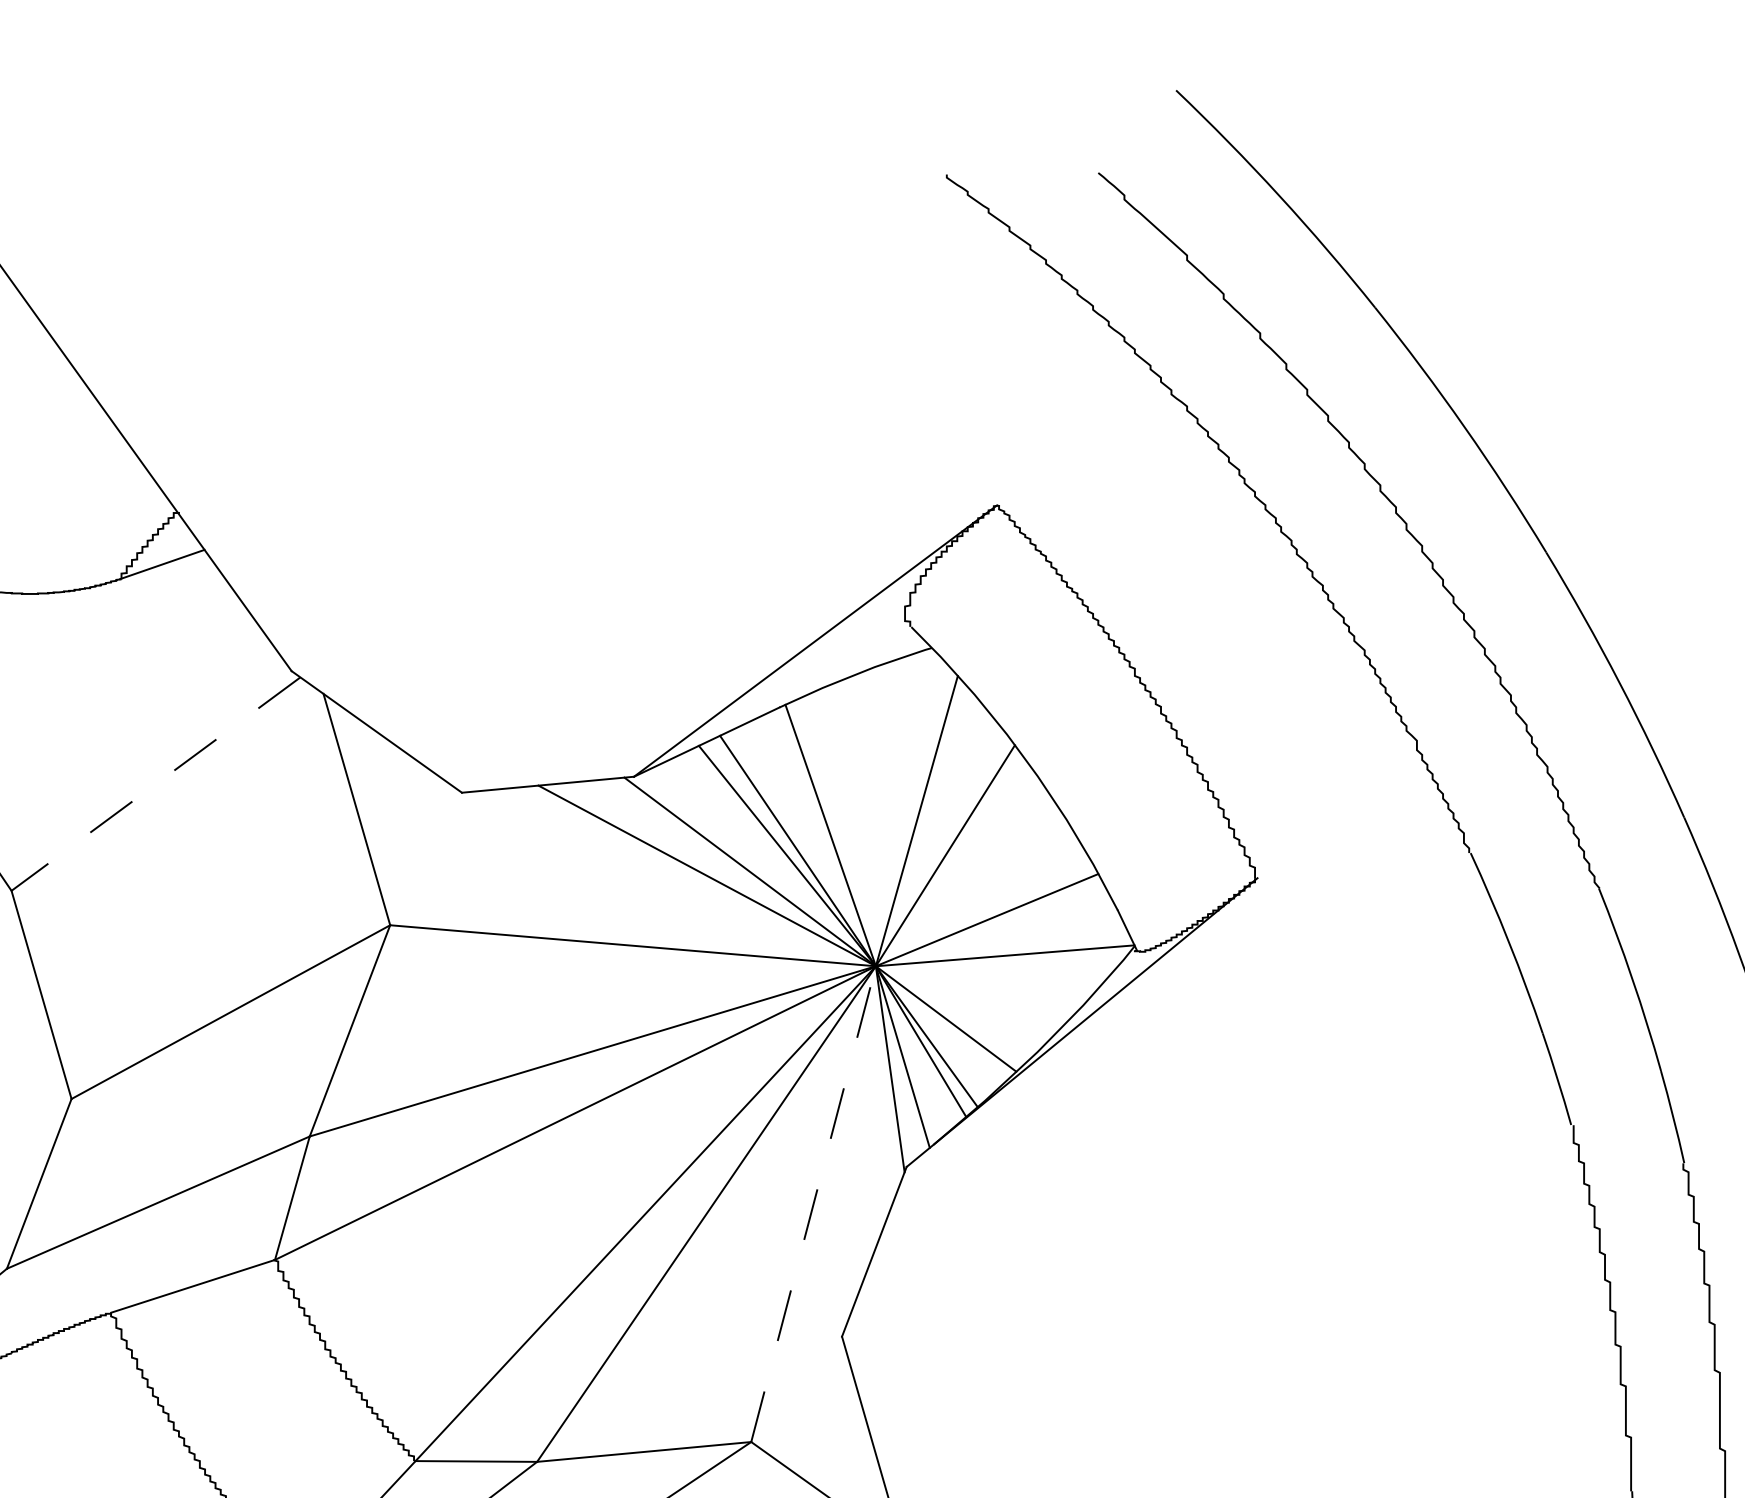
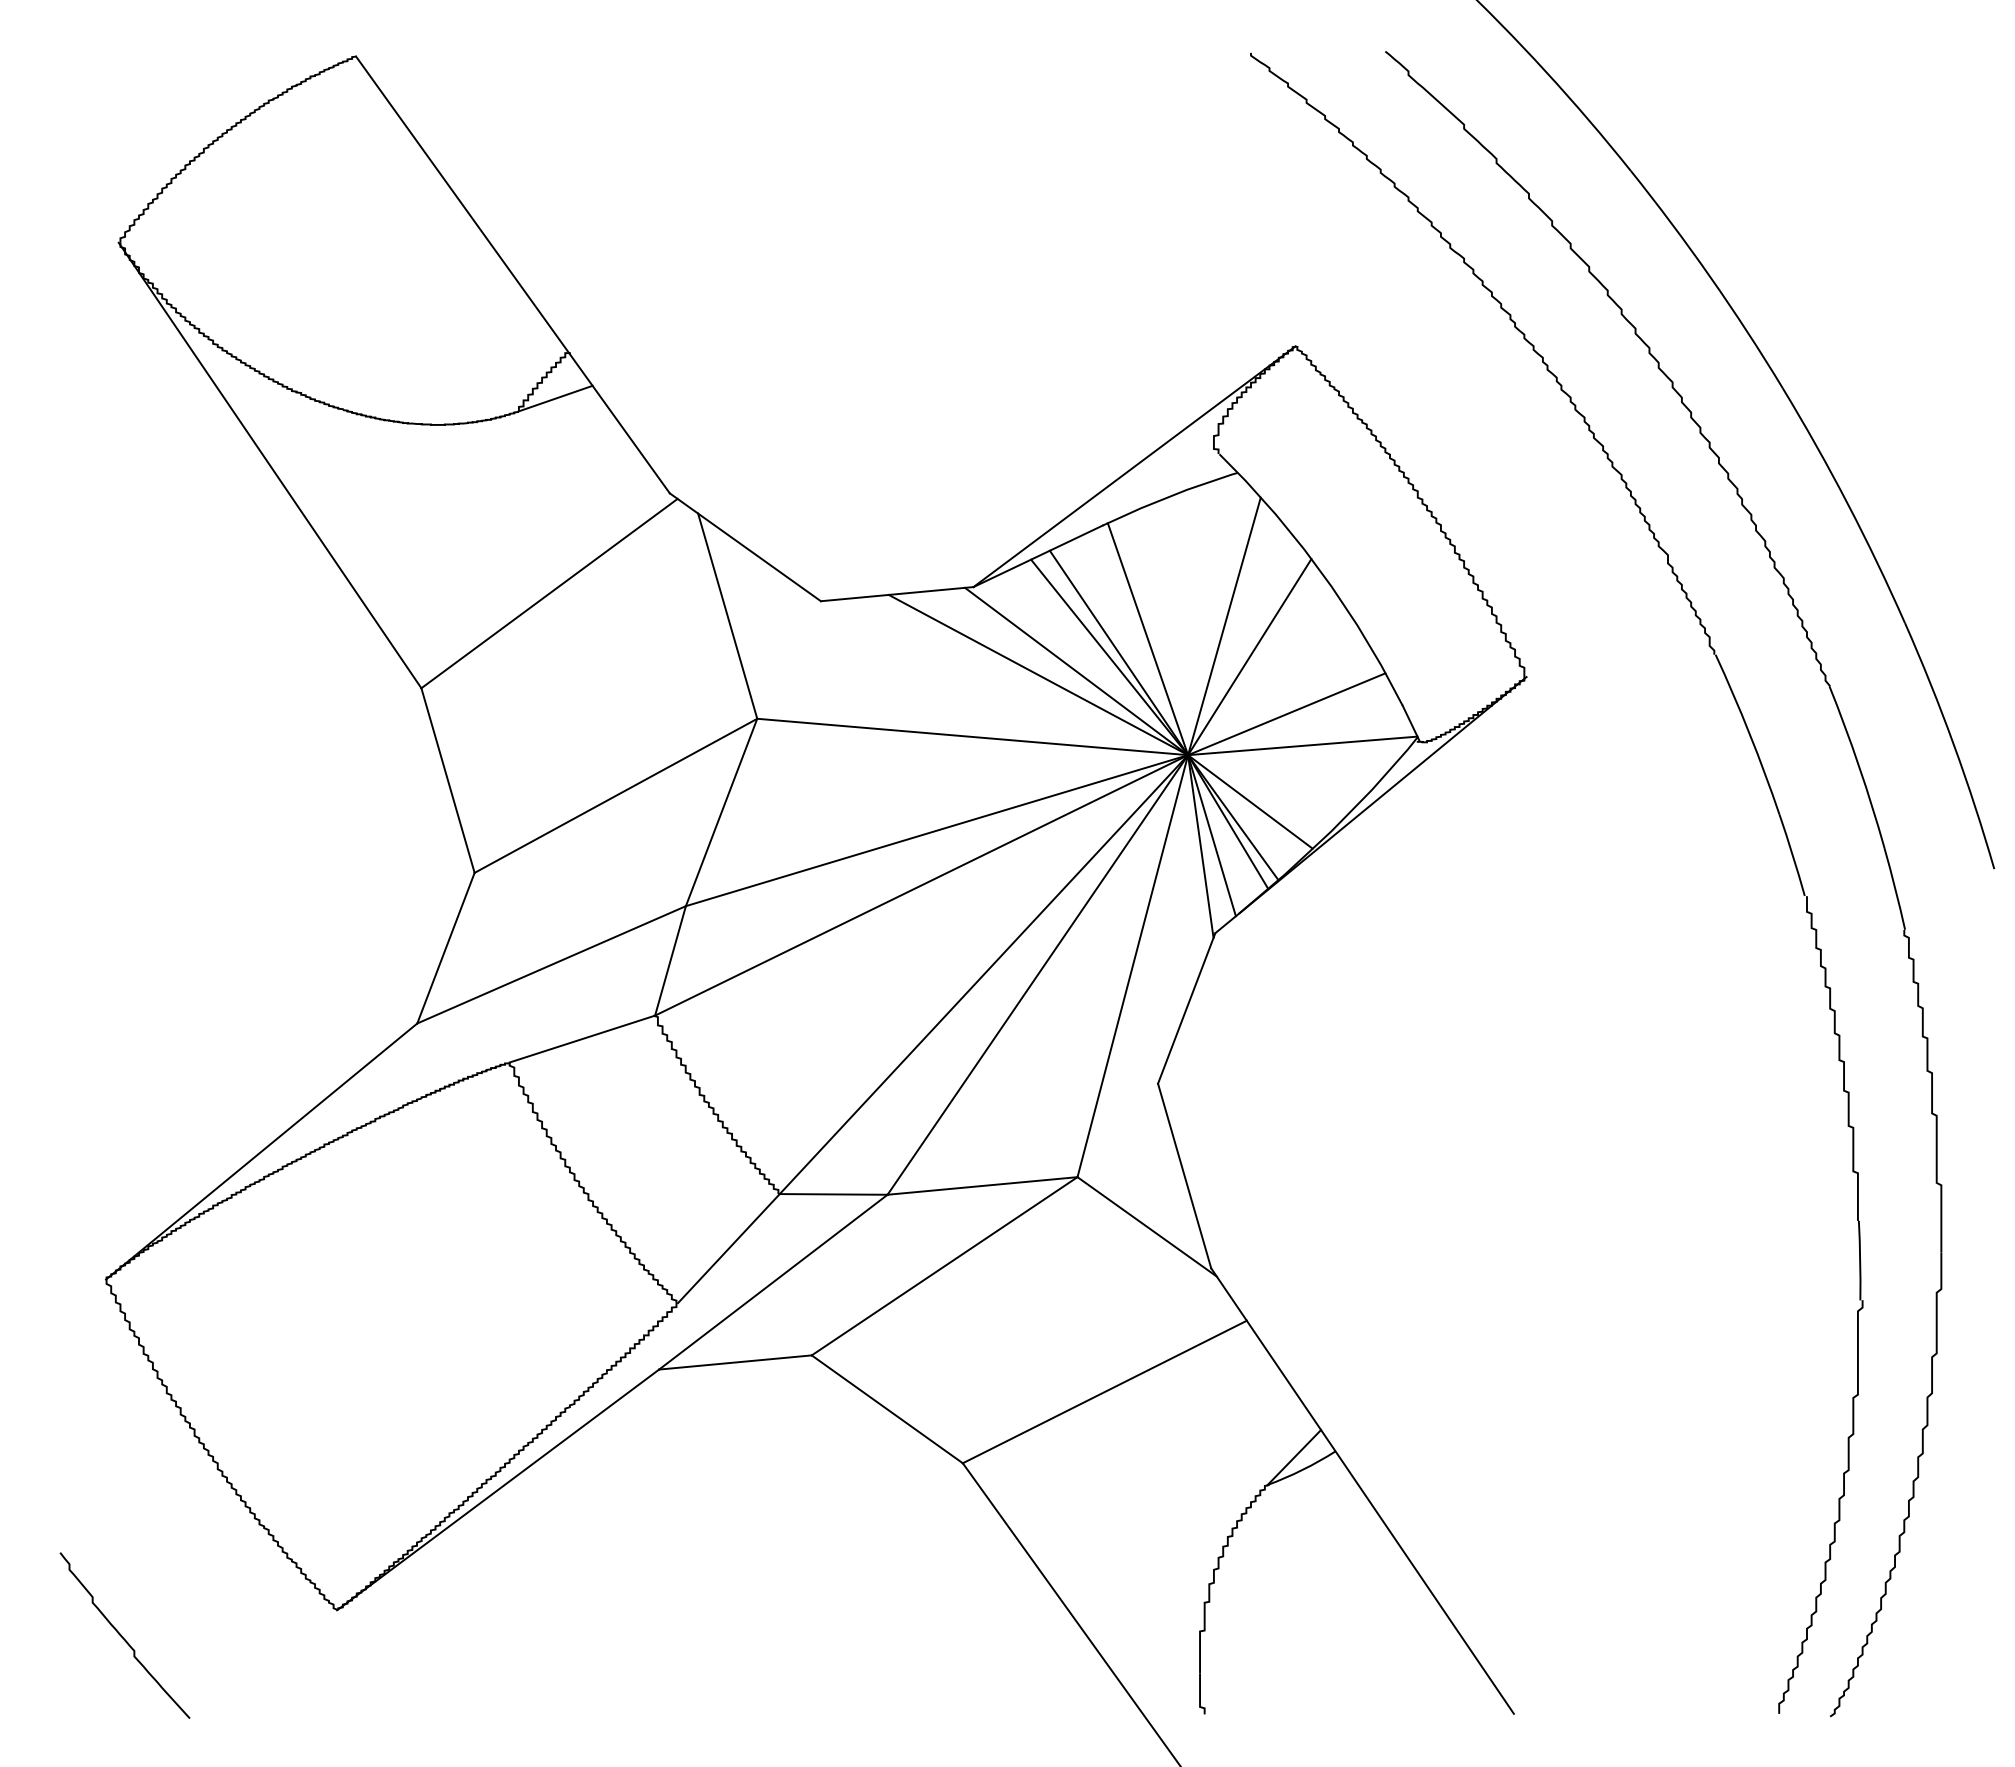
line: (155, 784) -> (549, 593), dashed -> solid
line: (813, 1203) -> (1132, 965), dashed -> solid

